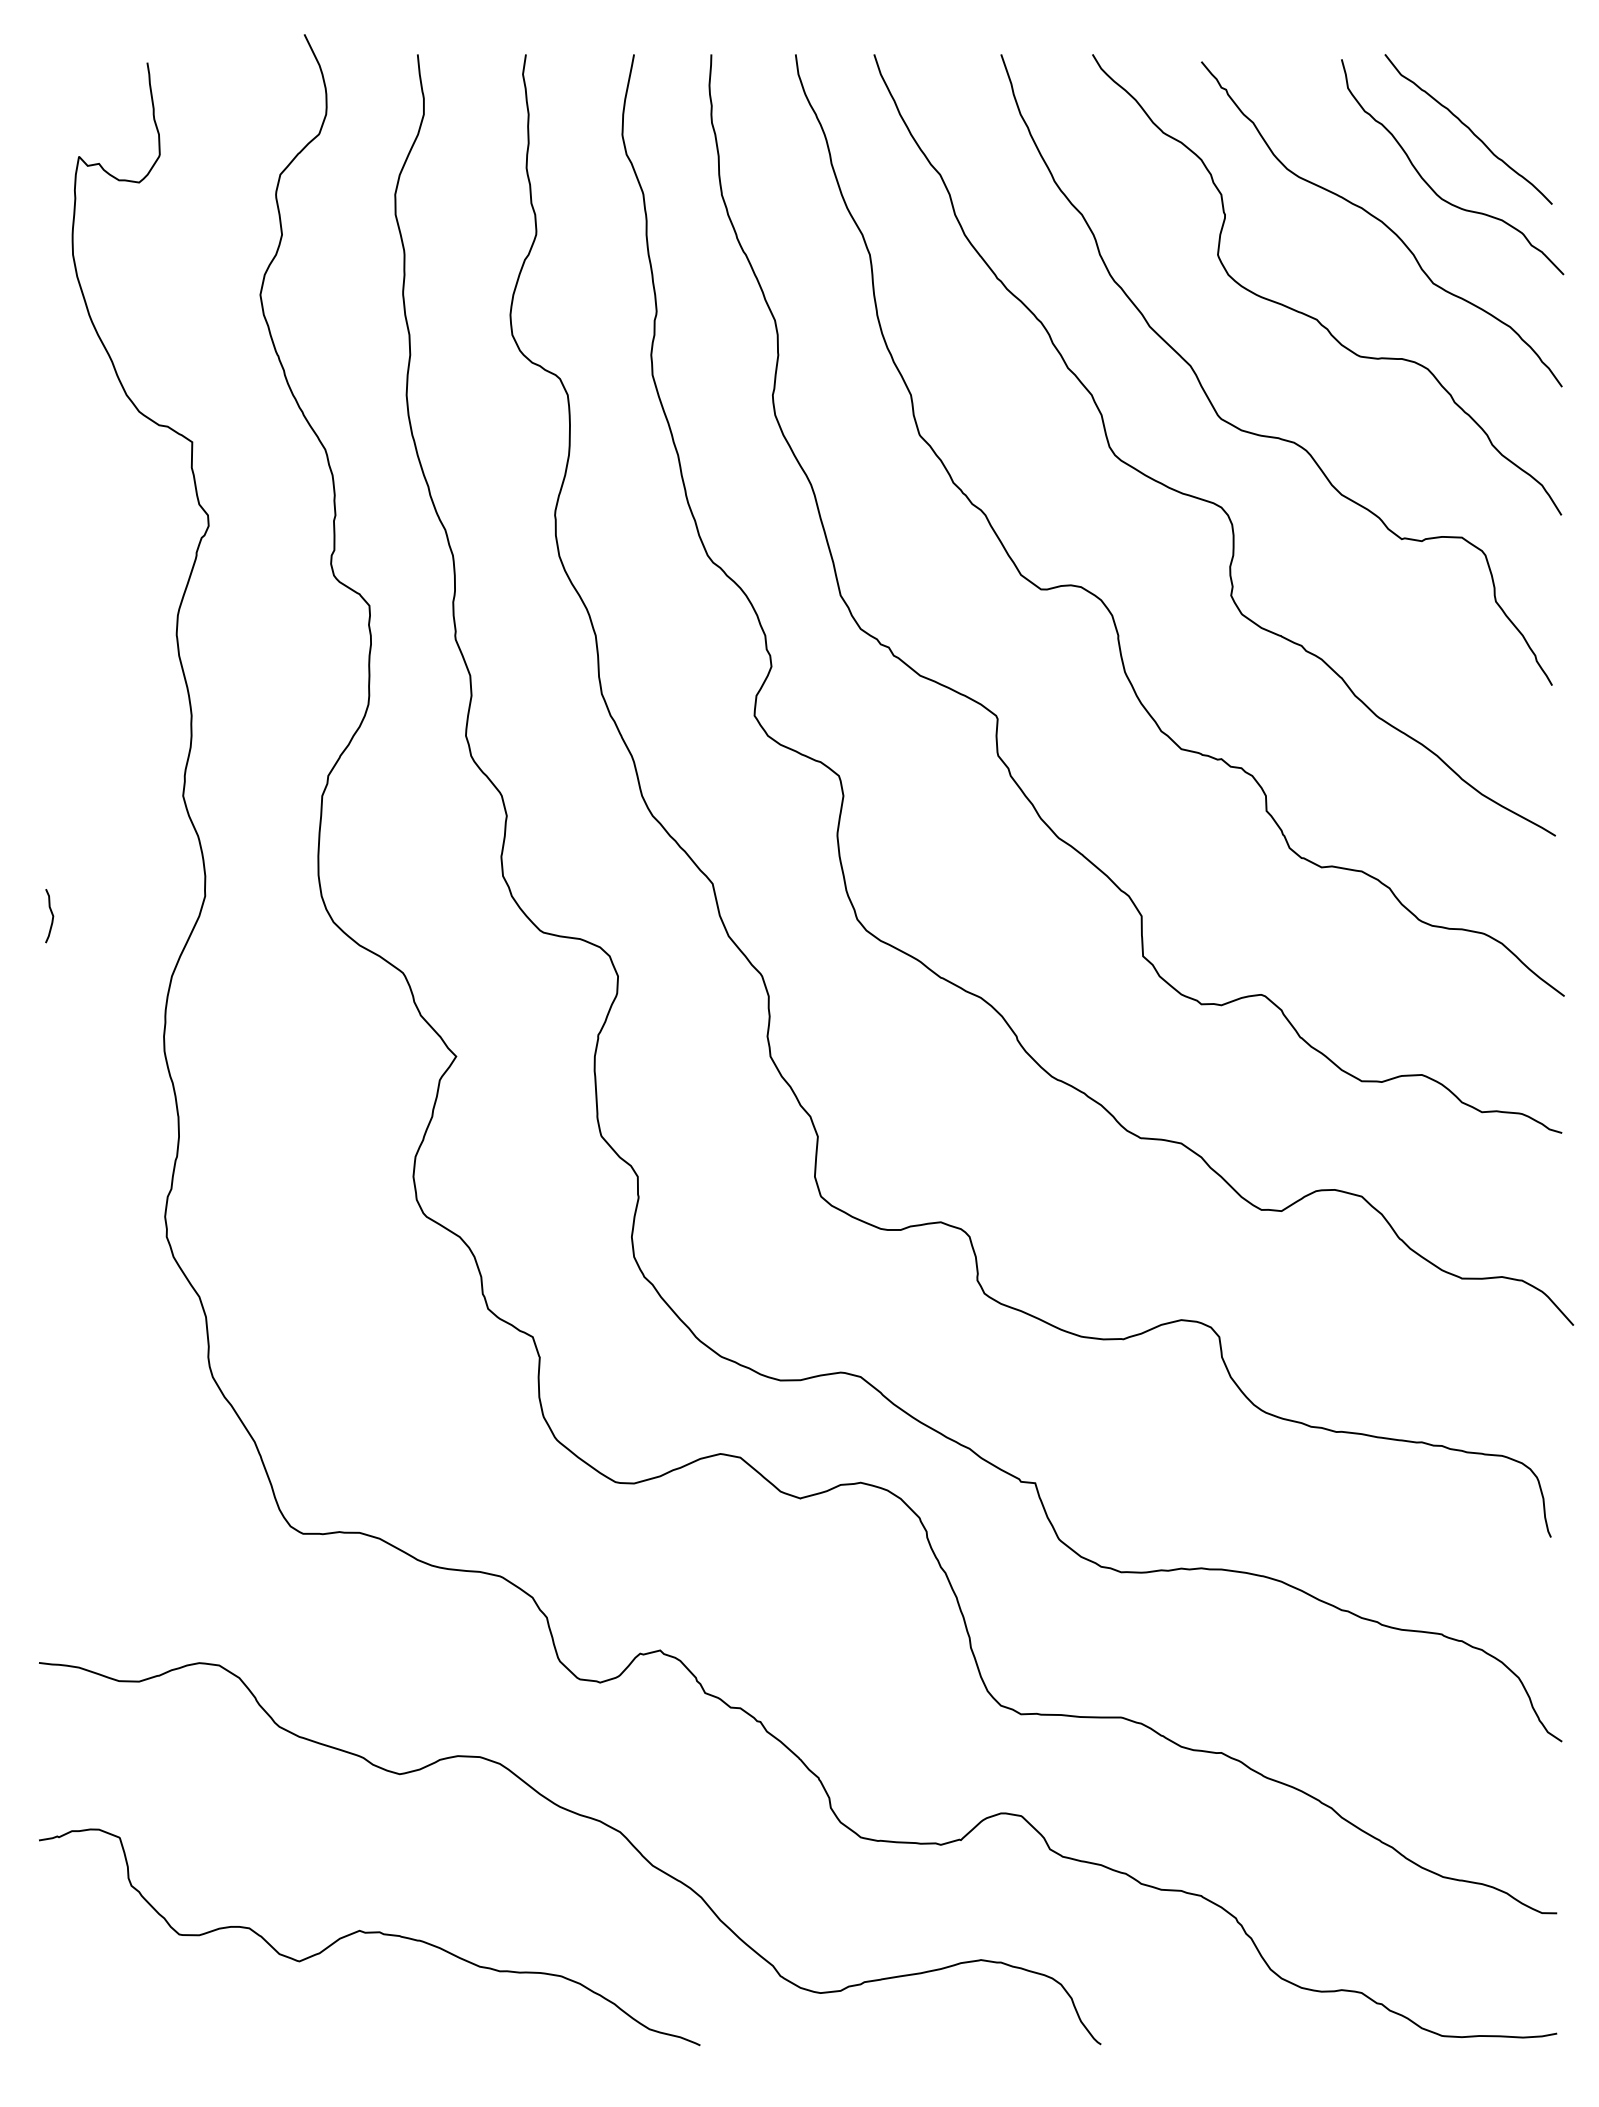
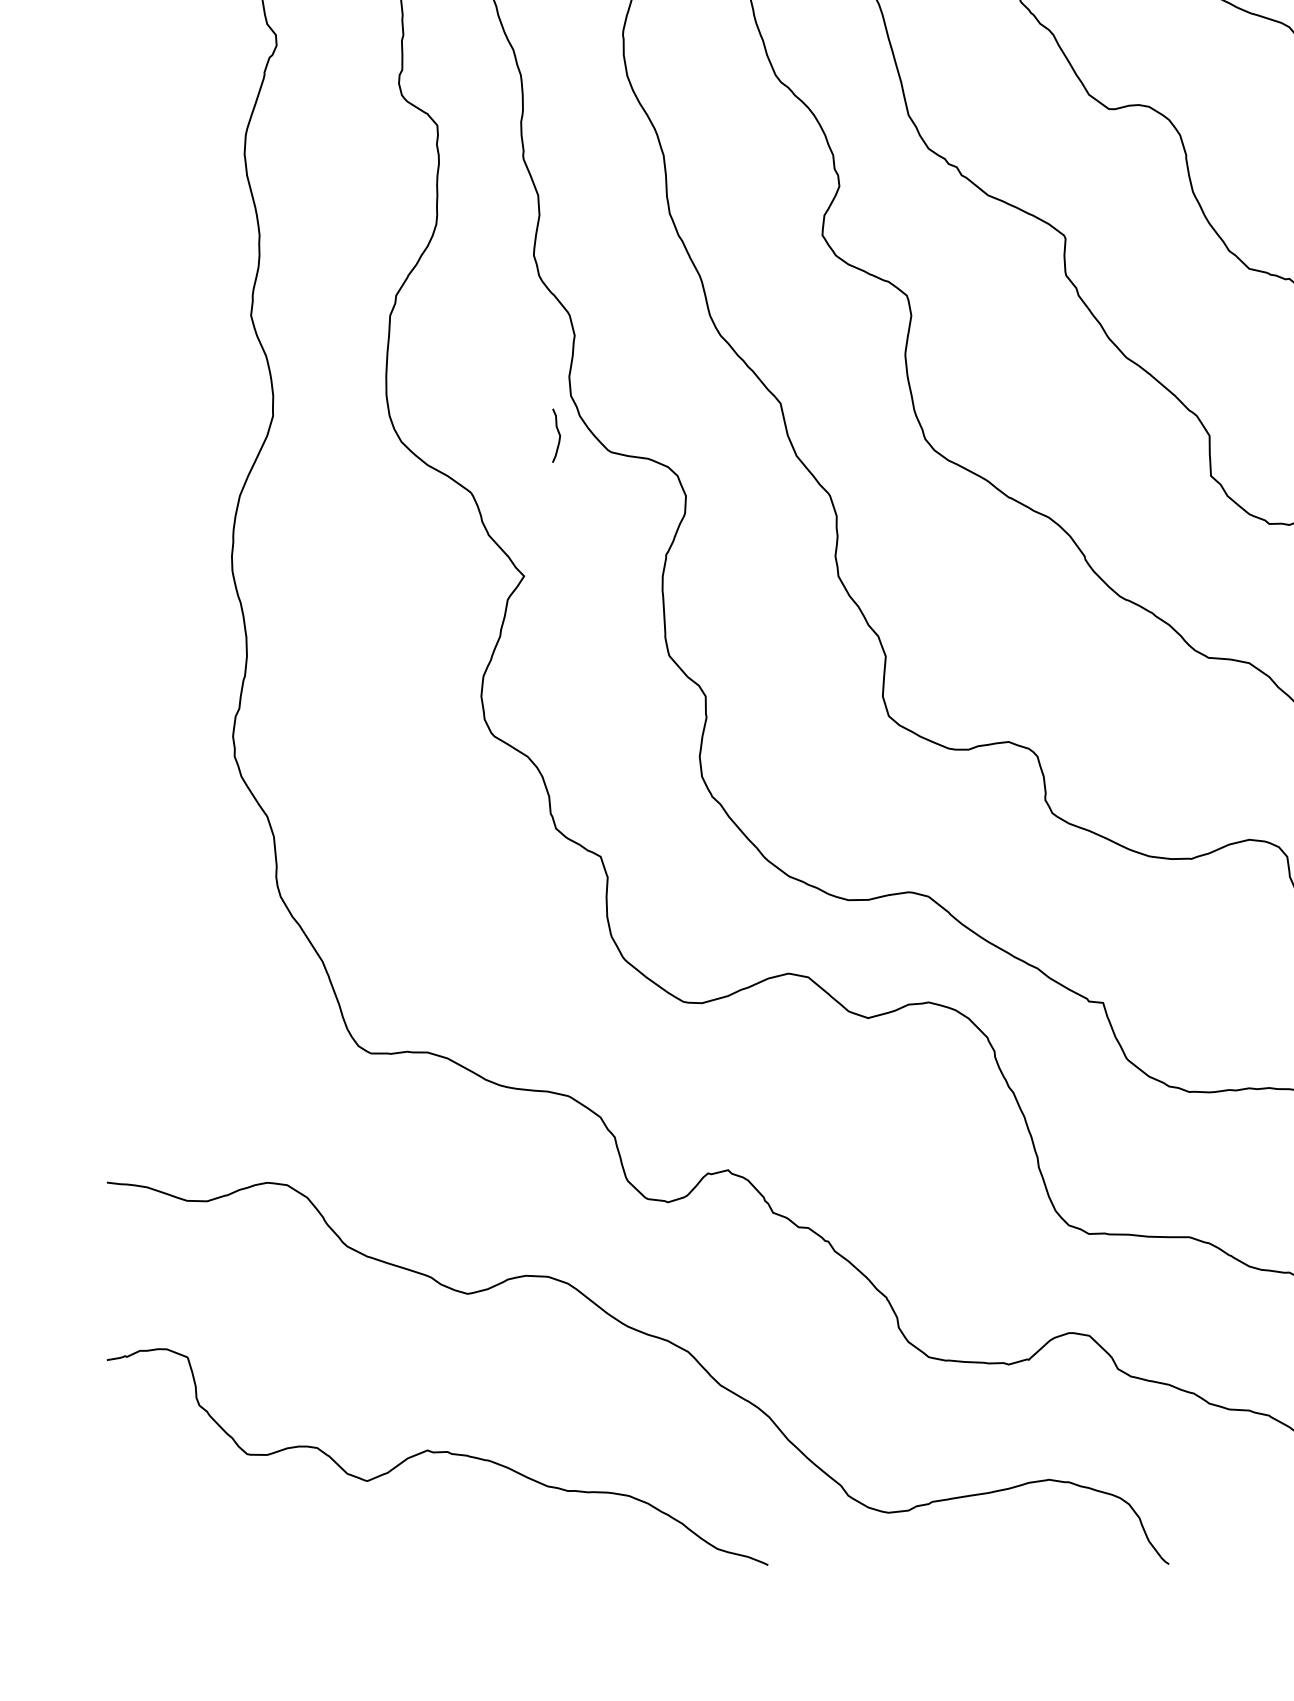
curve: (51, 914) -> (558, 434), moved

